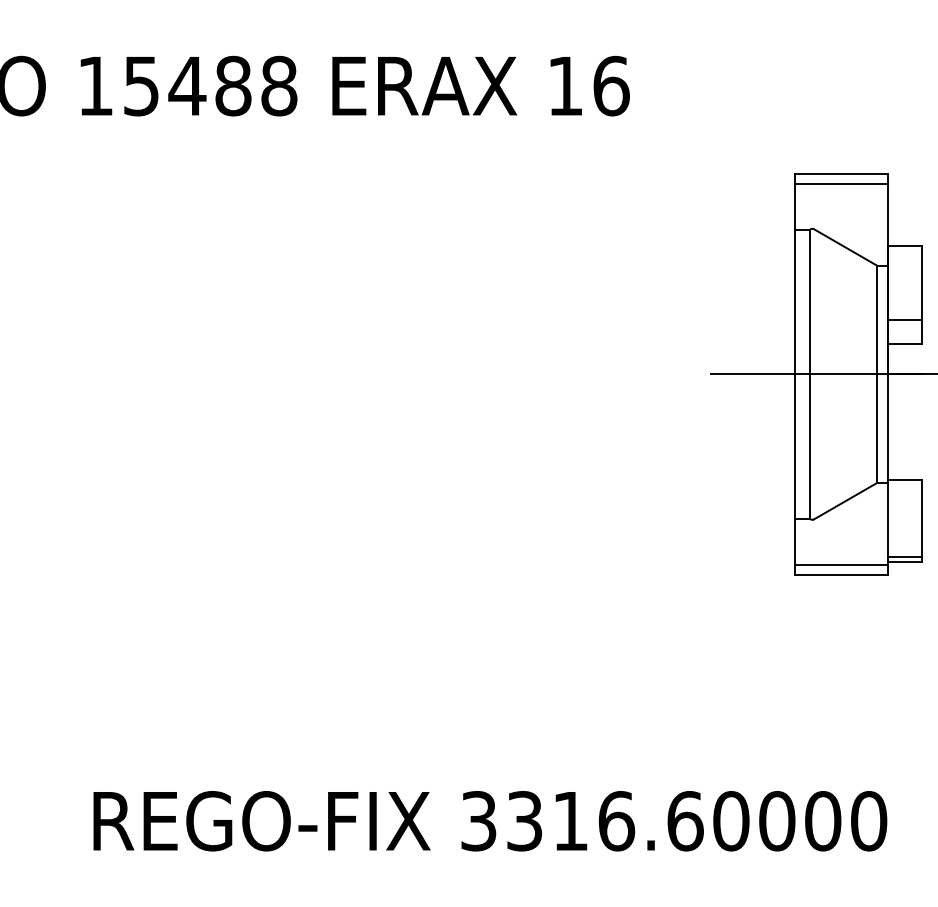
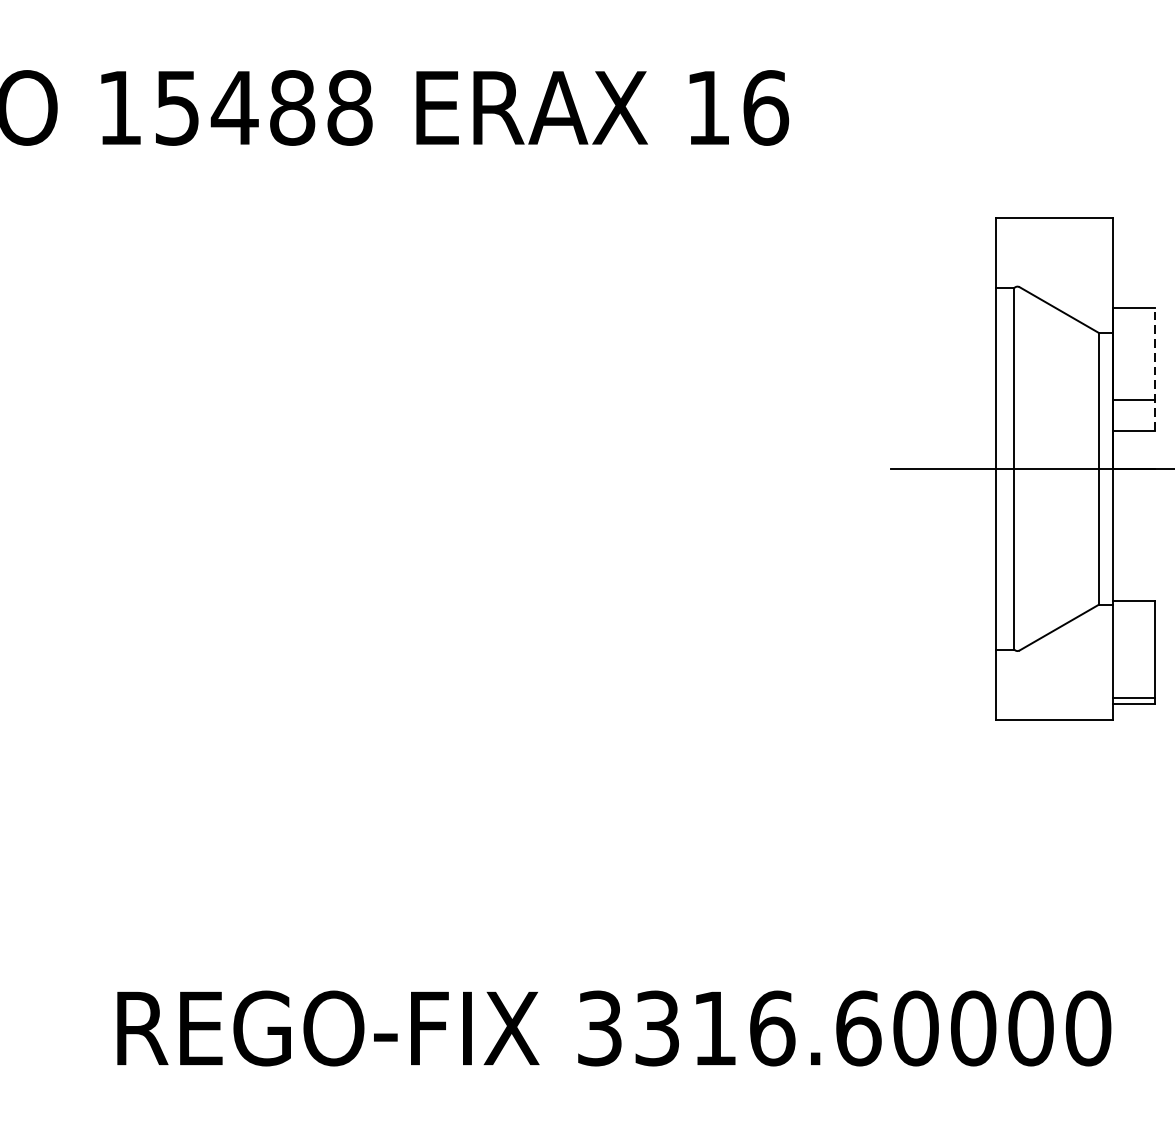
line: (841, 184) -> (1053, 231), removed
line: (921, 294) -> (1154, 368), solid -> dashed
line: (841, 564) -> (1053, 707), removed

